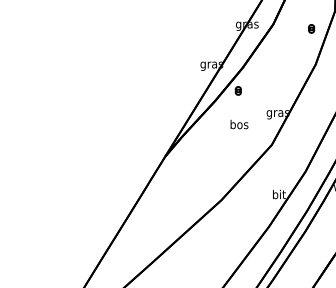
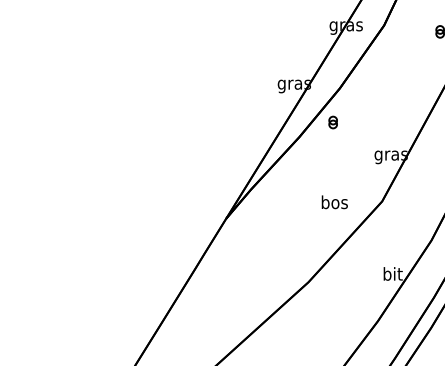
text: (239, 124) -> (334, 202), moved

